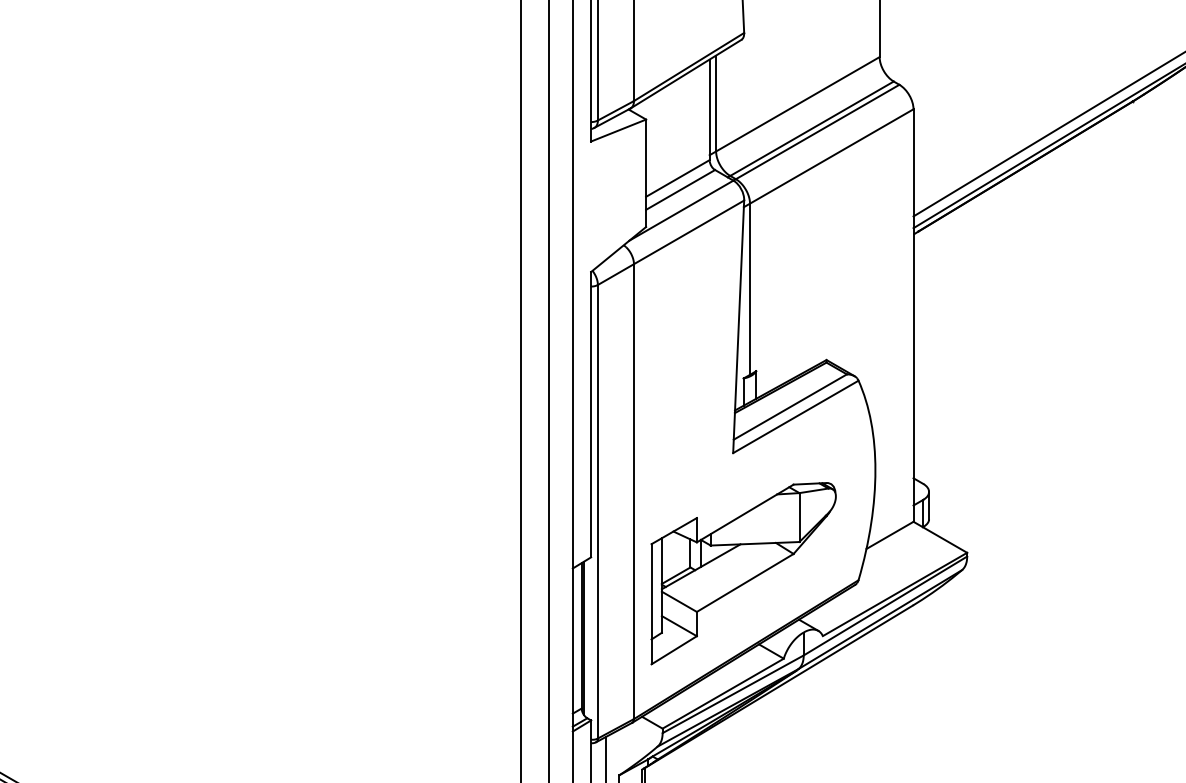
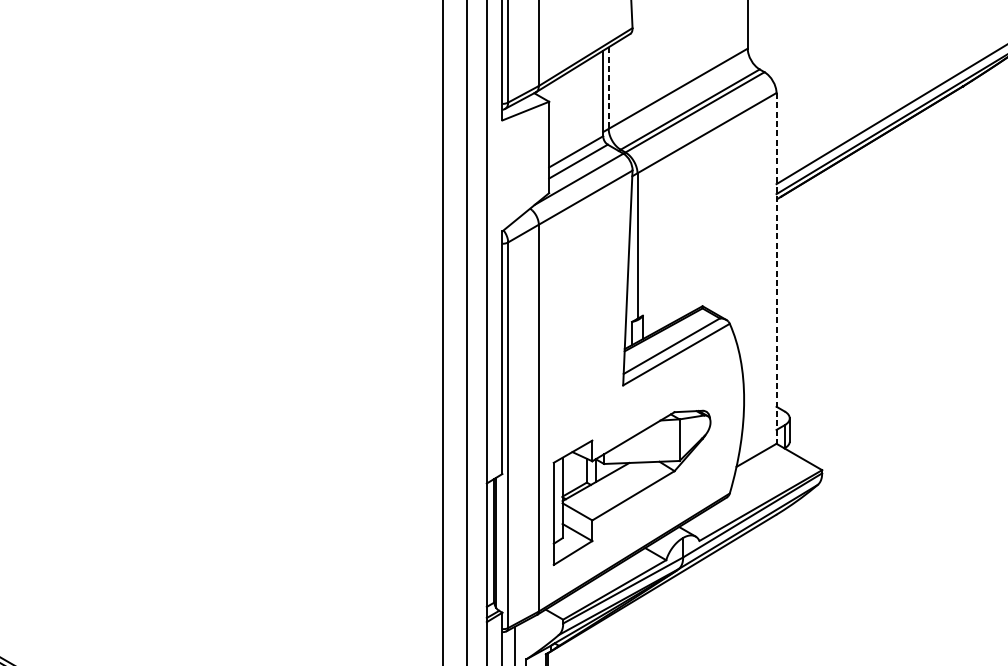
line: (716, 103) -> (609, 88), solid -> dashed
line: (913, 316) -> (776, 269), solid -> dashed

